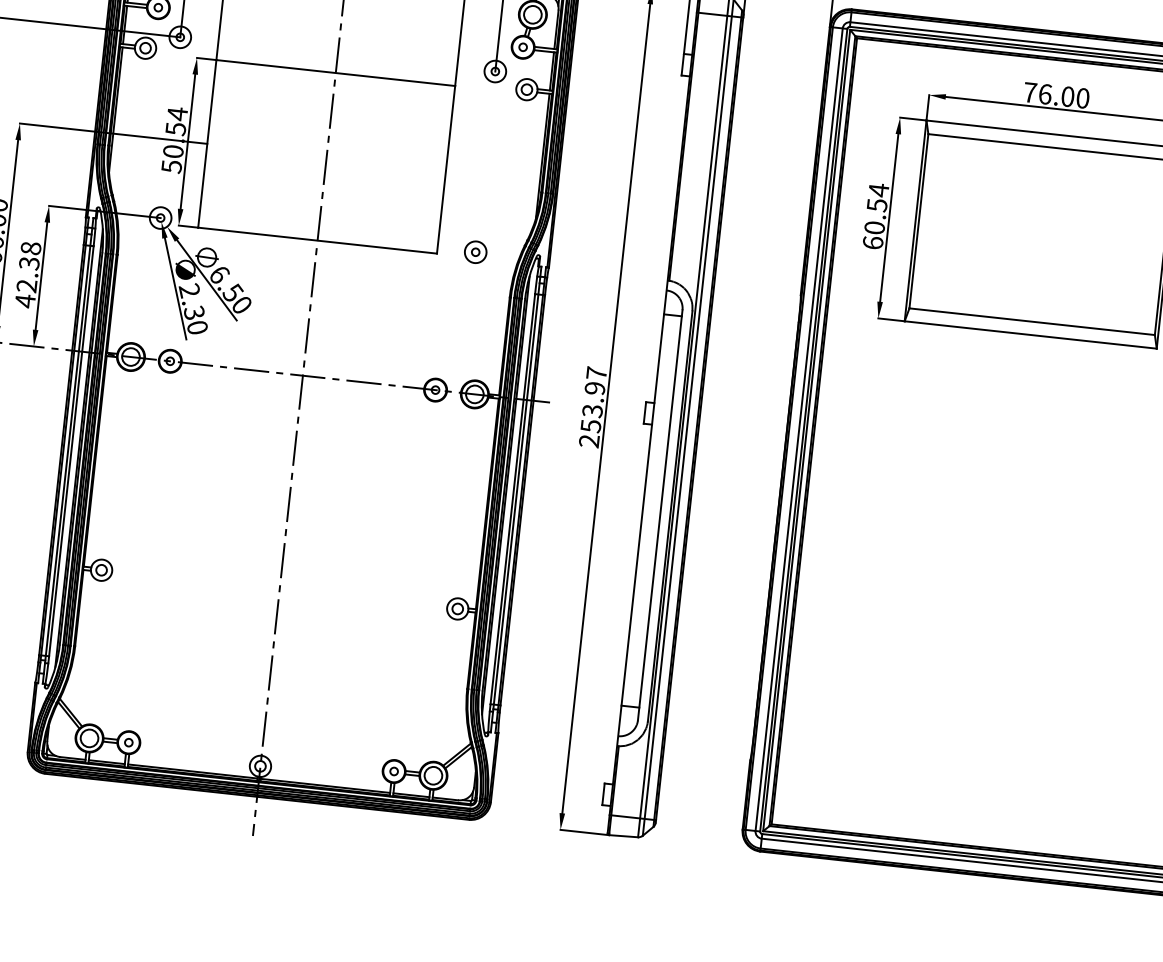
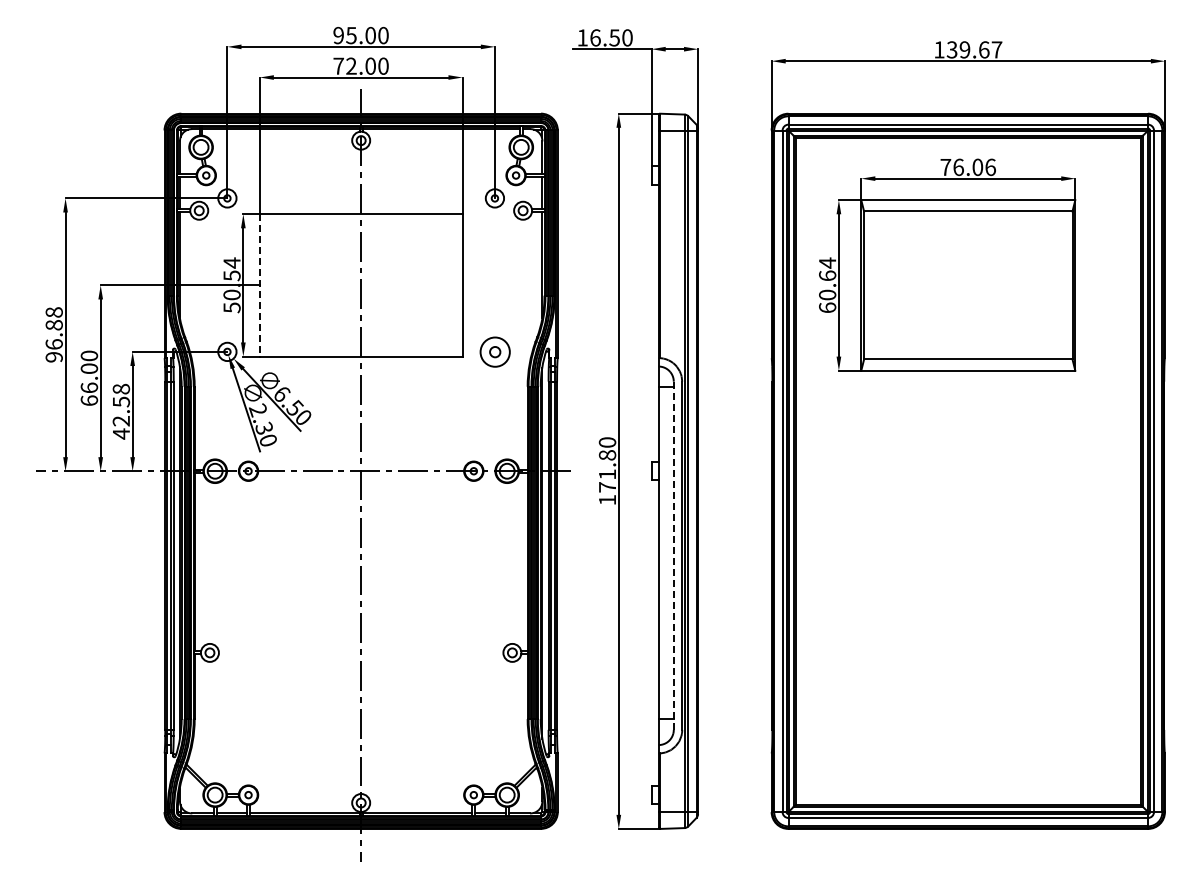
text: (1082, 97) -> (990, 166), 76.00 -> 76.06
line: (206, 143) -> (259, 285), solid -> dashed
text: (877, 204) -> (827, 275), 60.54 -> 60.64
part: (475, 251) -> (494, 351), size x1.6
text: (28, 262) -> (120, 401), 42.38 -> 42.58
text: (592, 407) -> (607, 471), 253.97 -> 171.80
line: (659, 516) -> (673, 556), solid -> dashed

